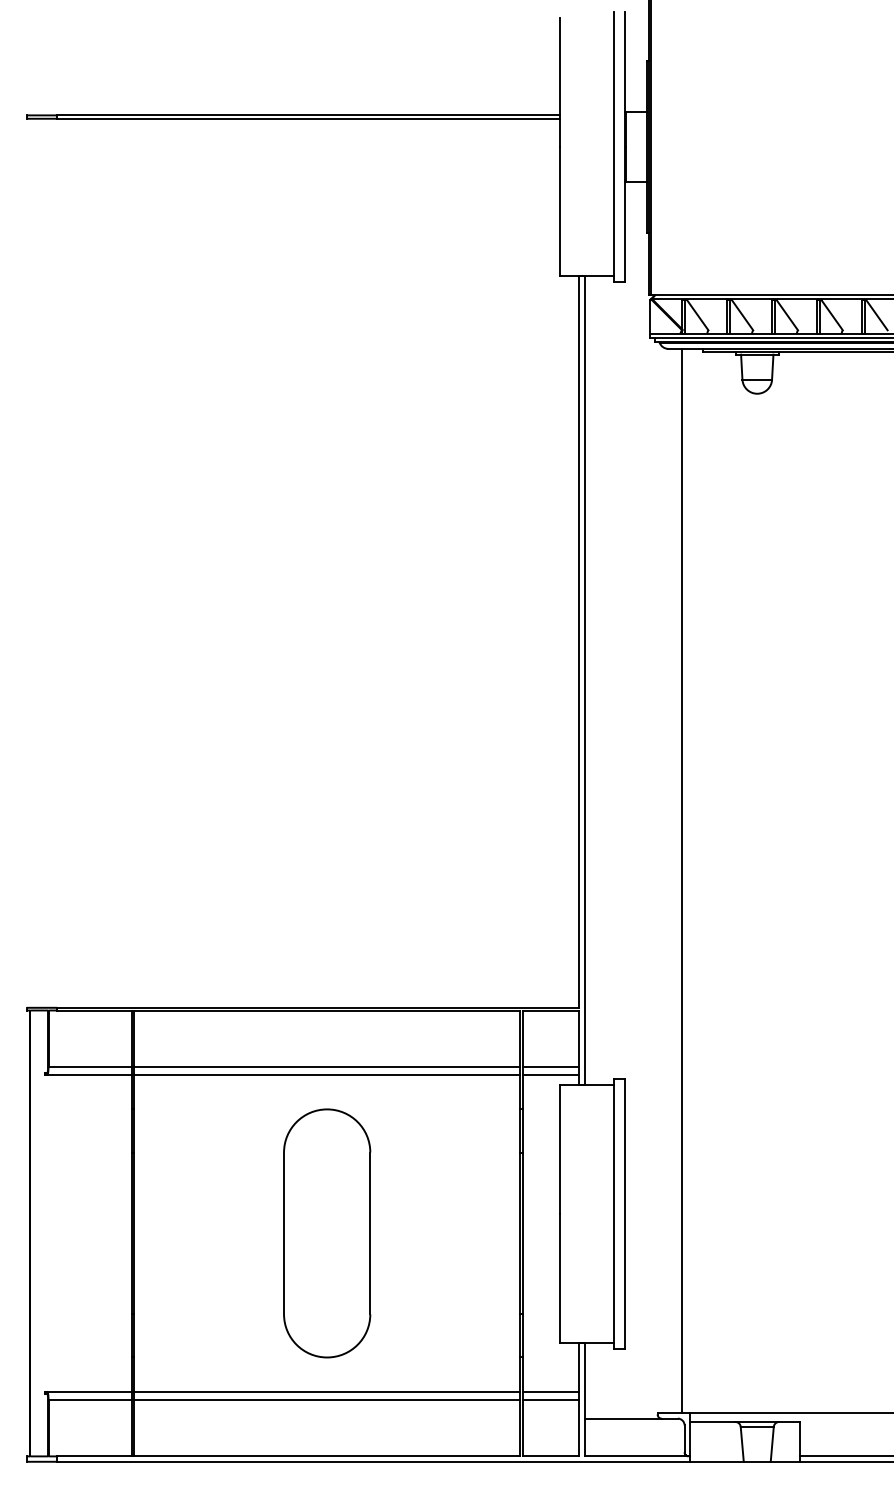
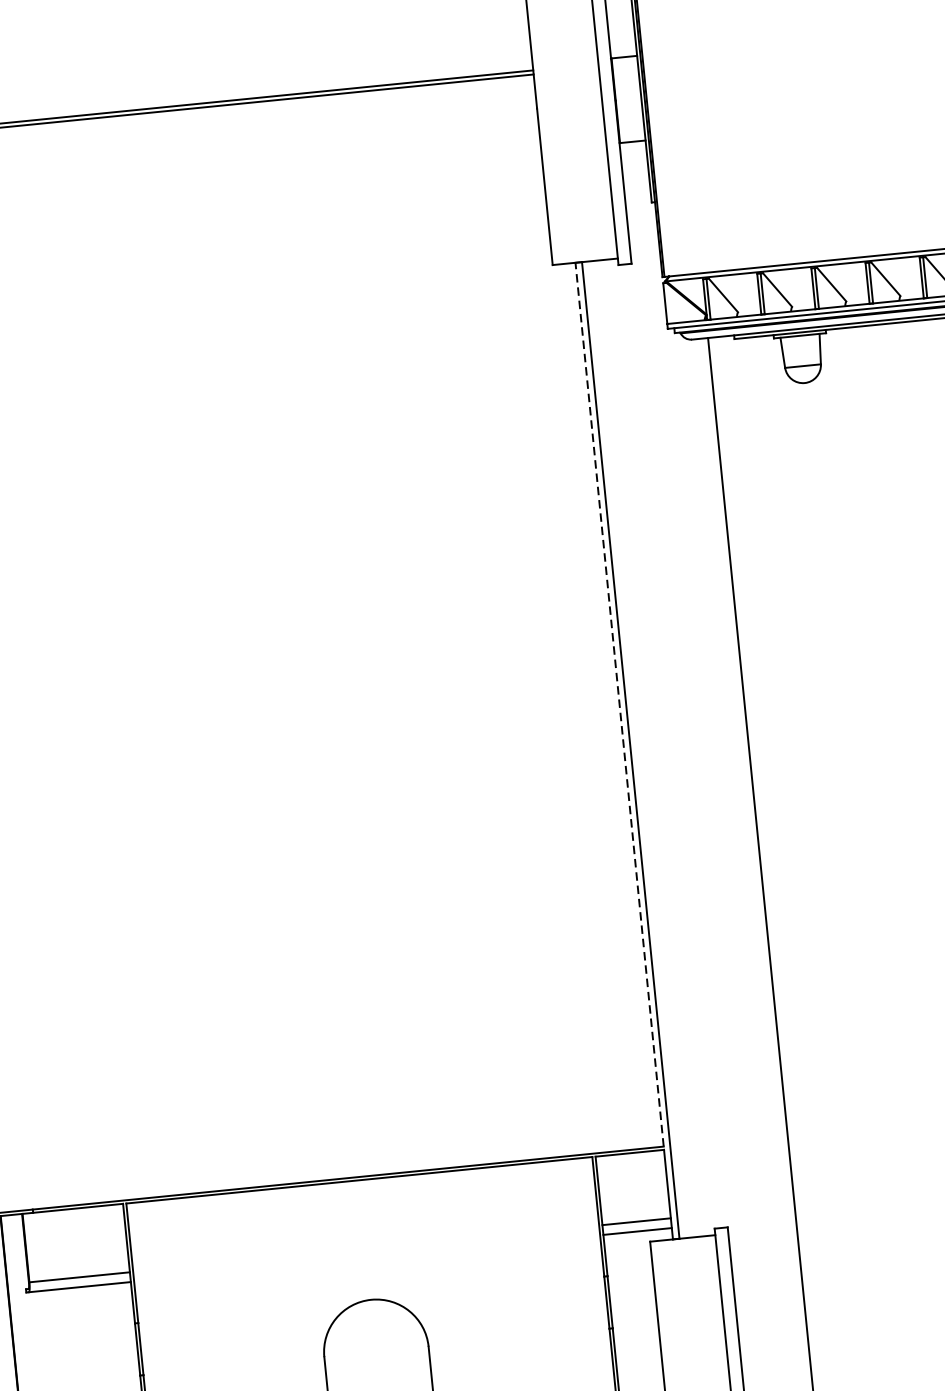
line: (579, 642) -> (619, 705), solid -> dashed
line: (326, 1067) -> (365, 1249), removed
line: (326, 1075) -> (366, 1258), removed

